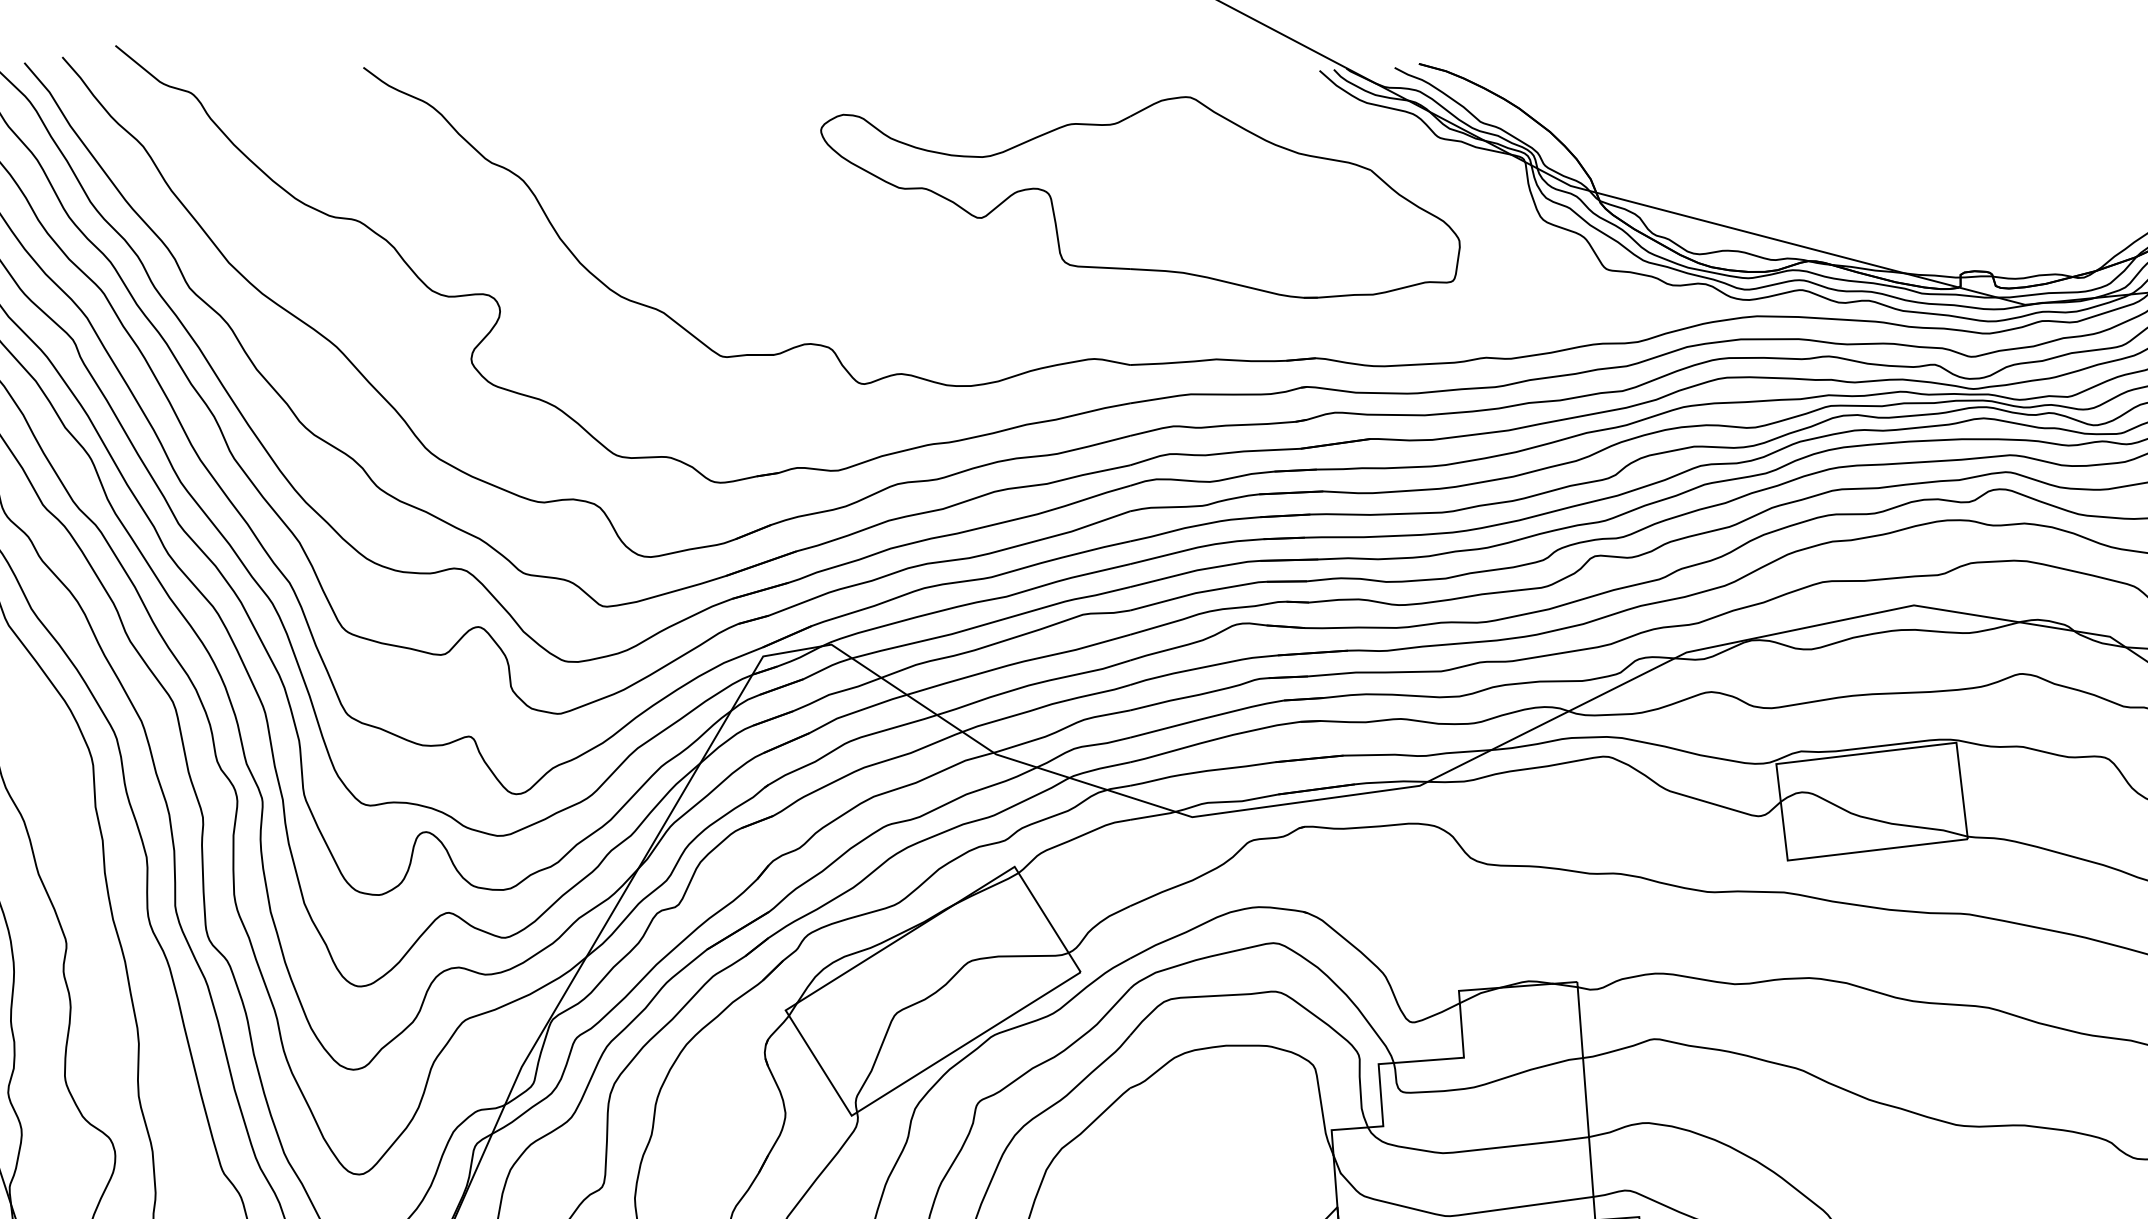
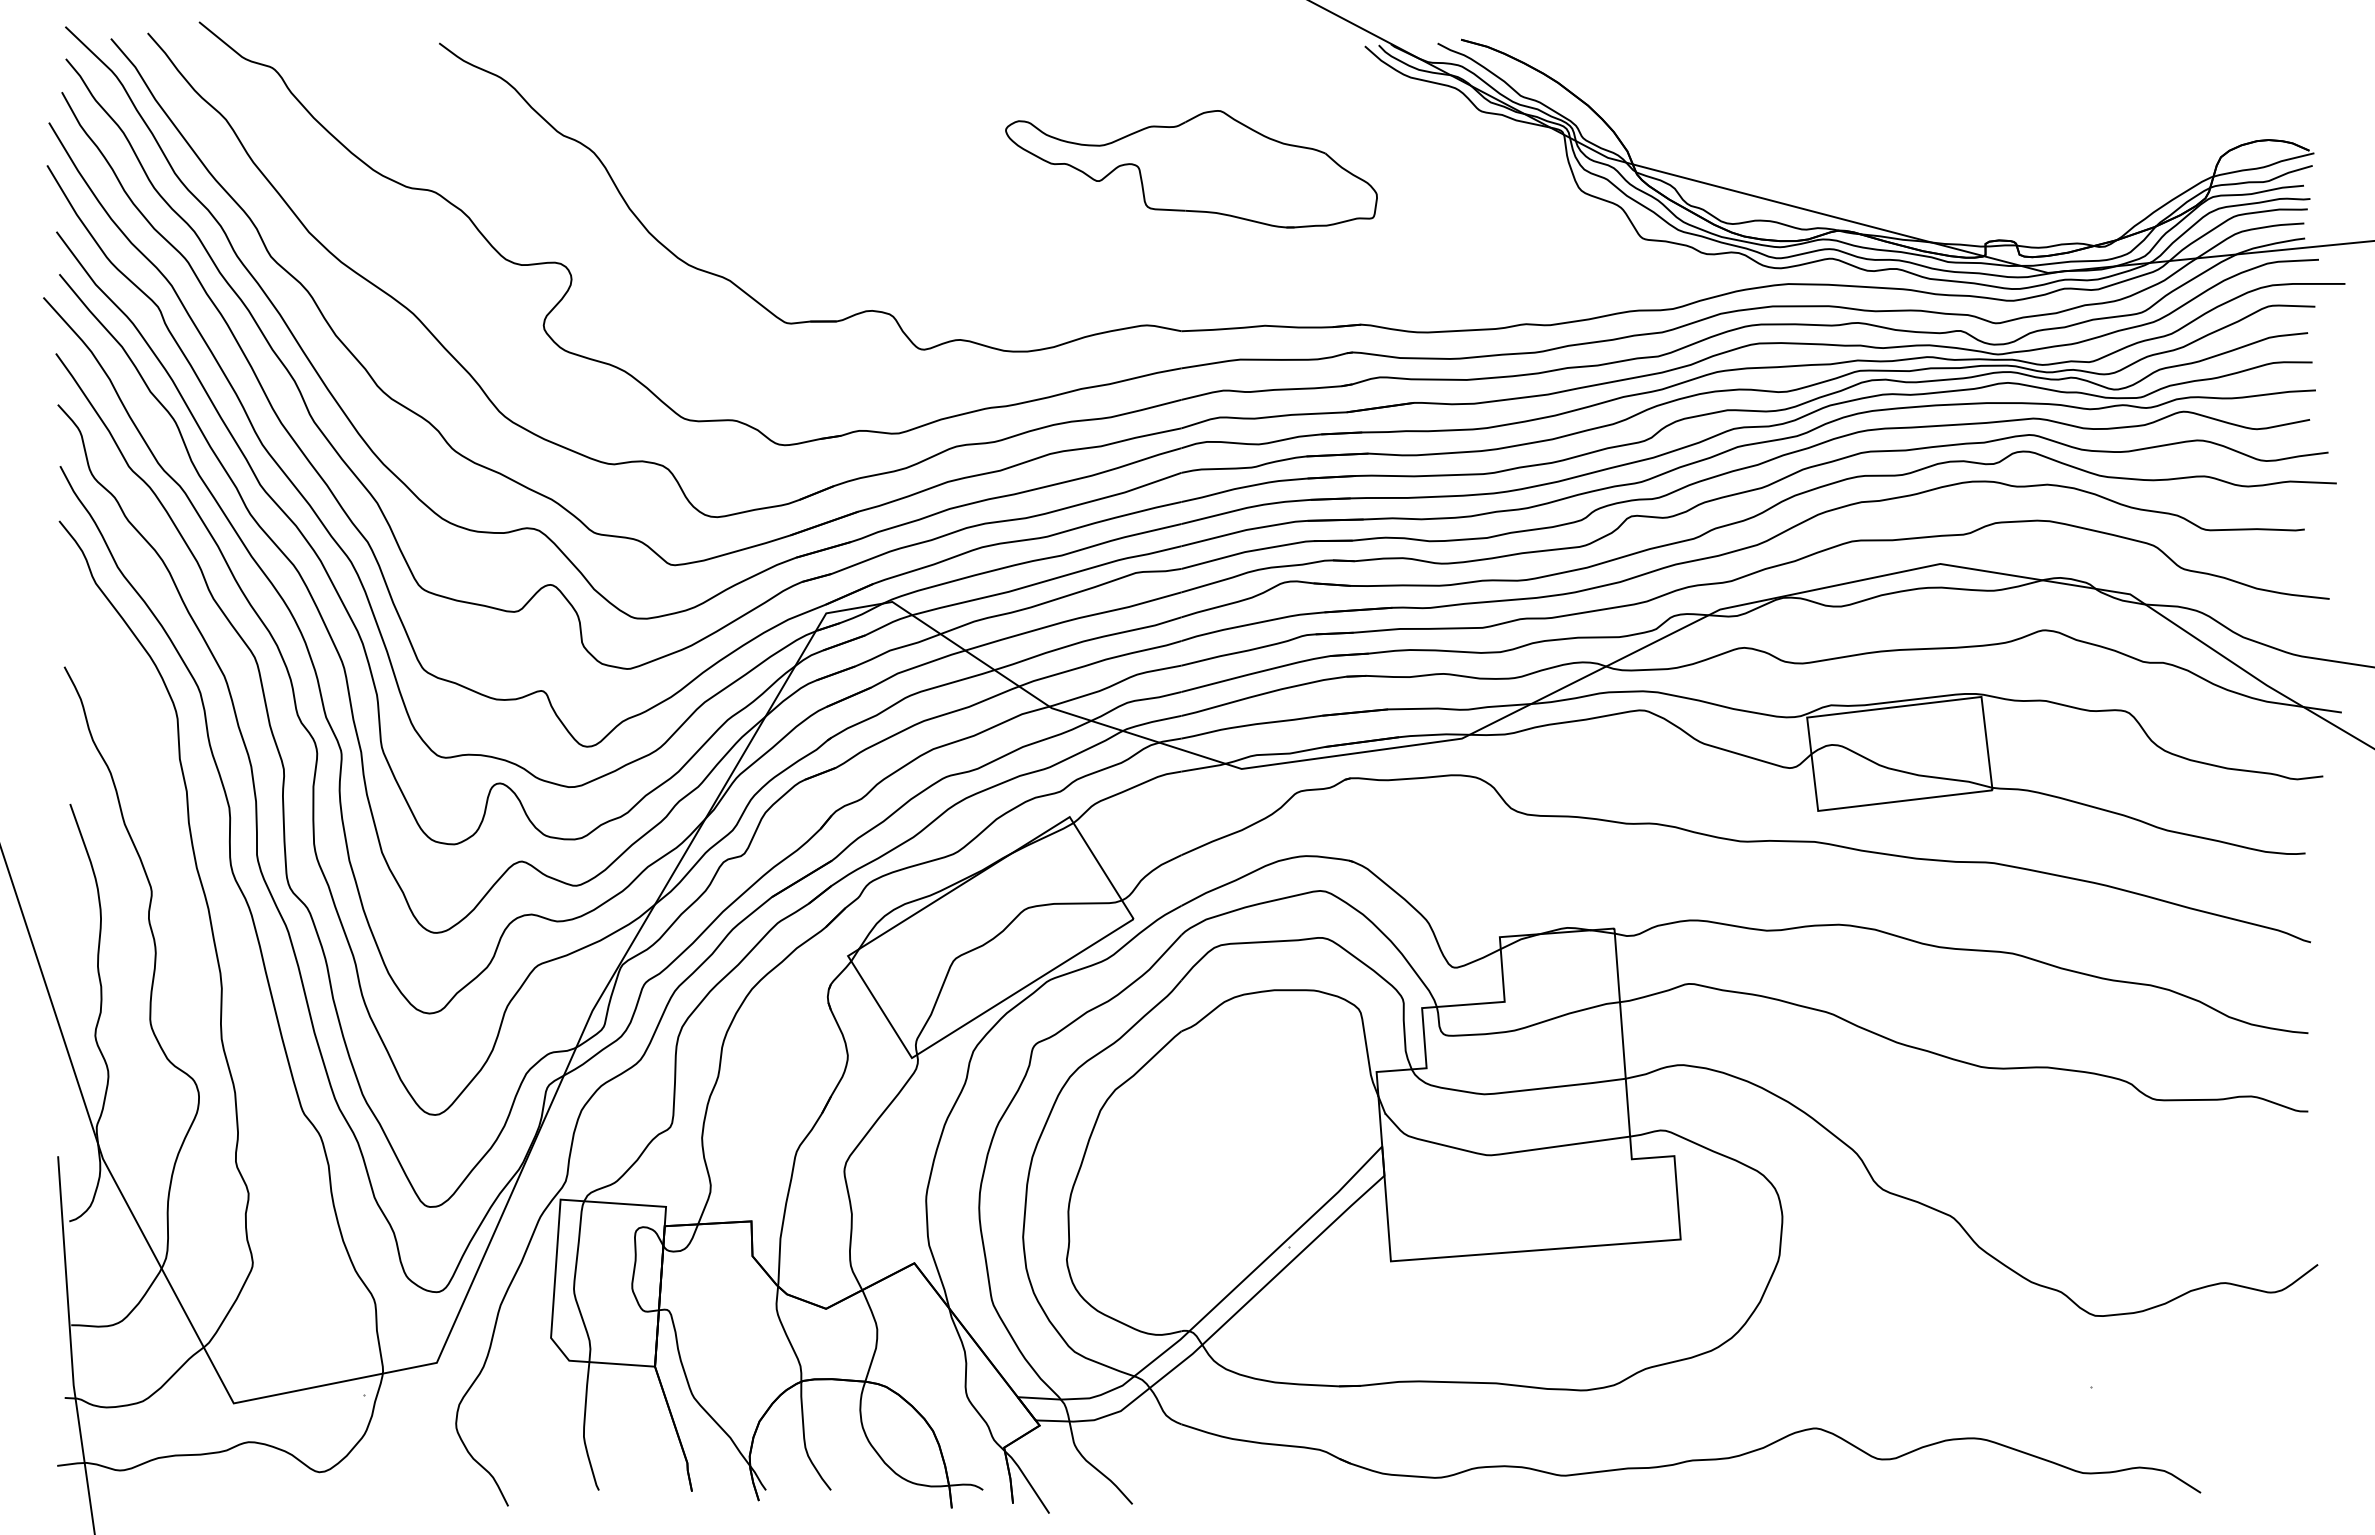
part: (1140, 197) -> (1191, 169), size x0.6

